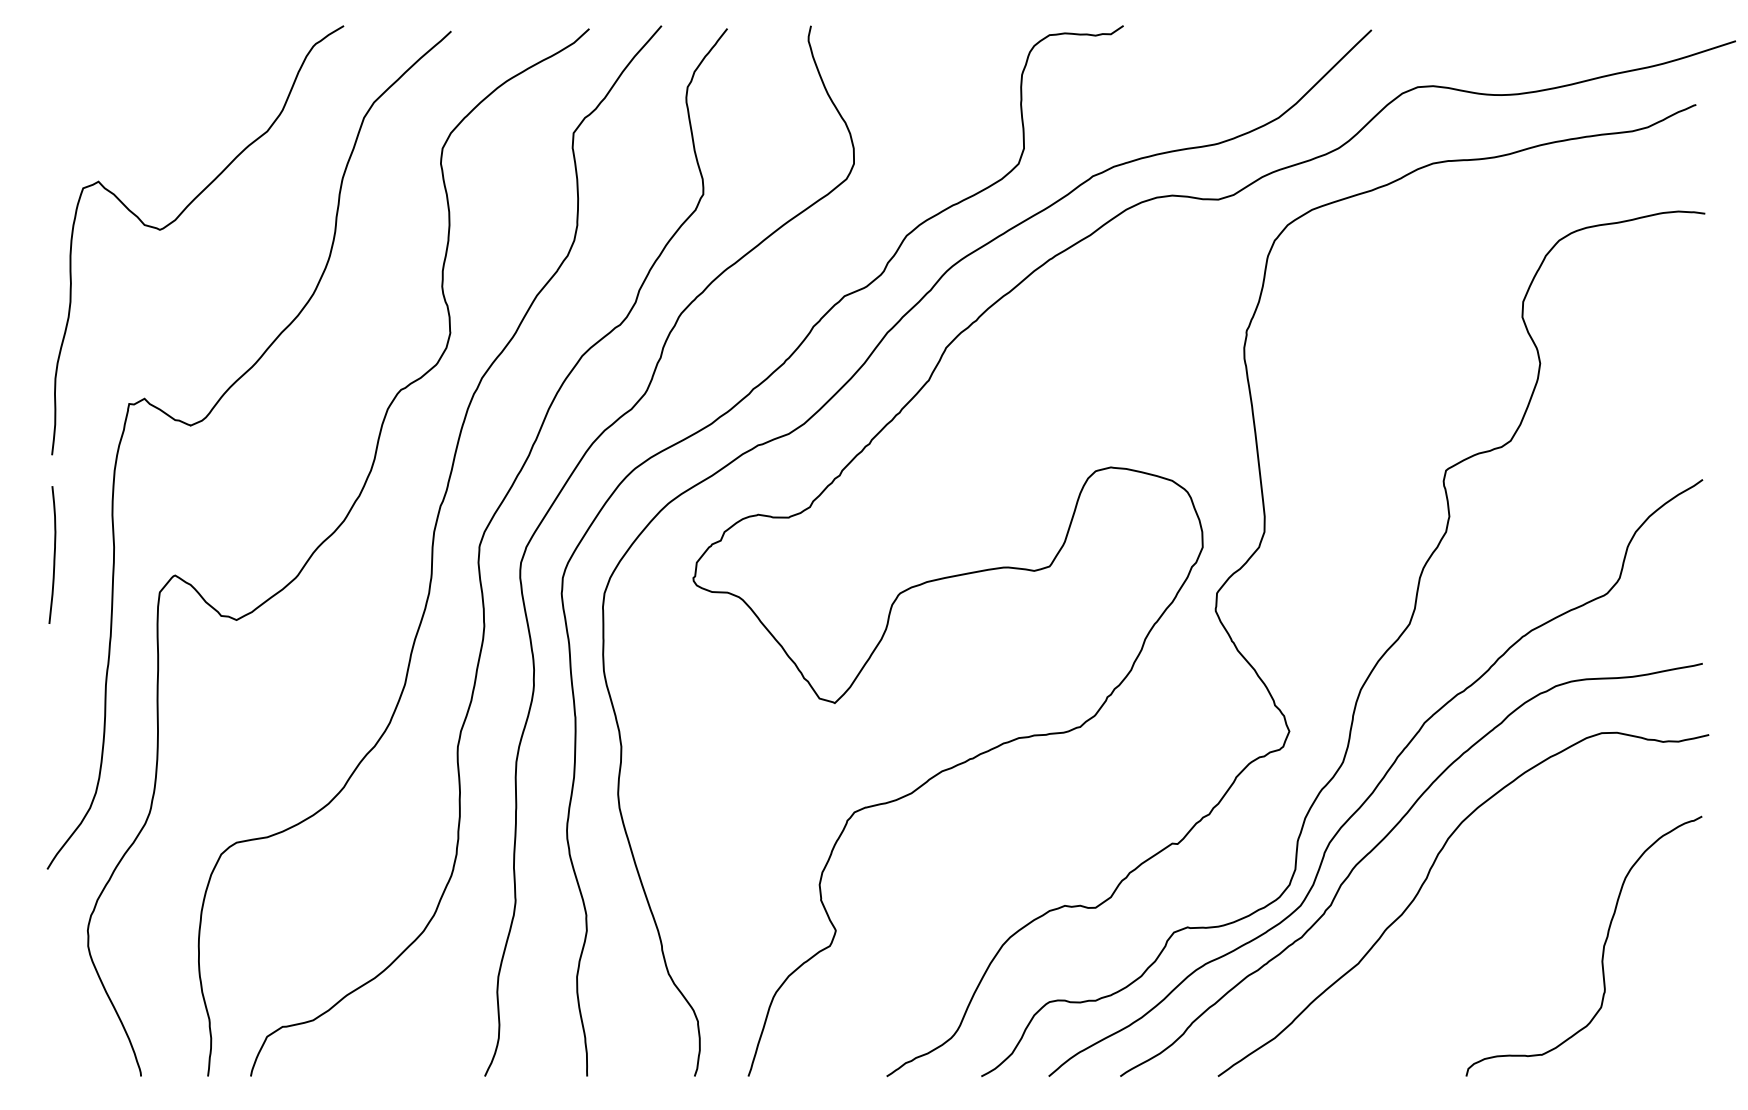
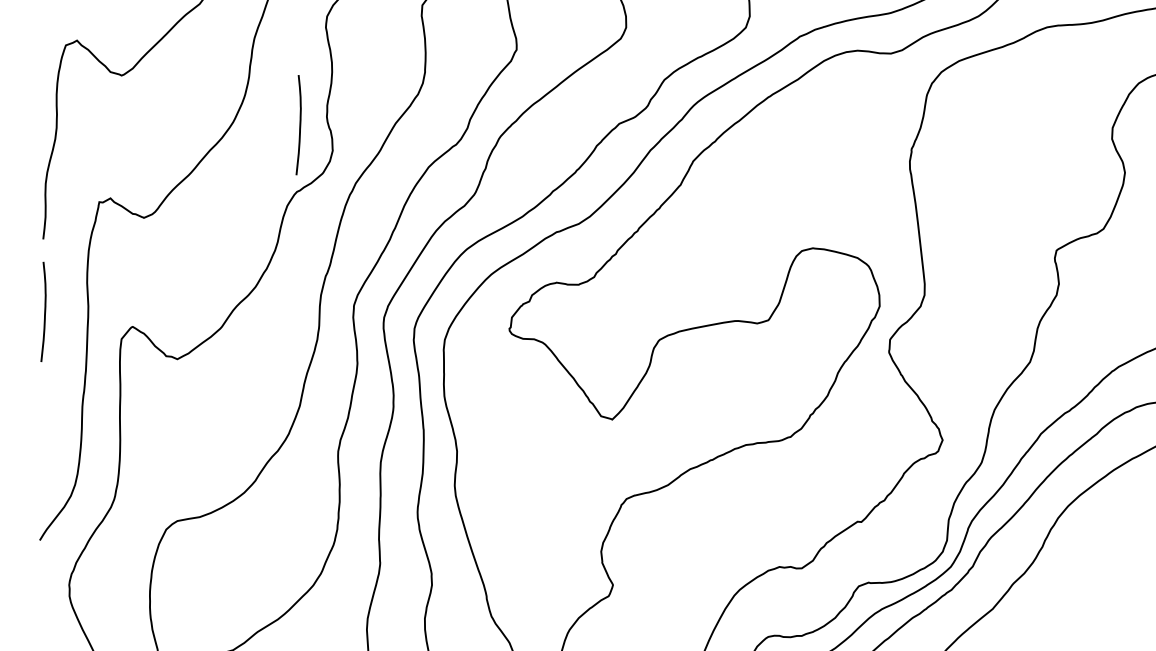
curve: (404, 297) -> (299, 124), added

